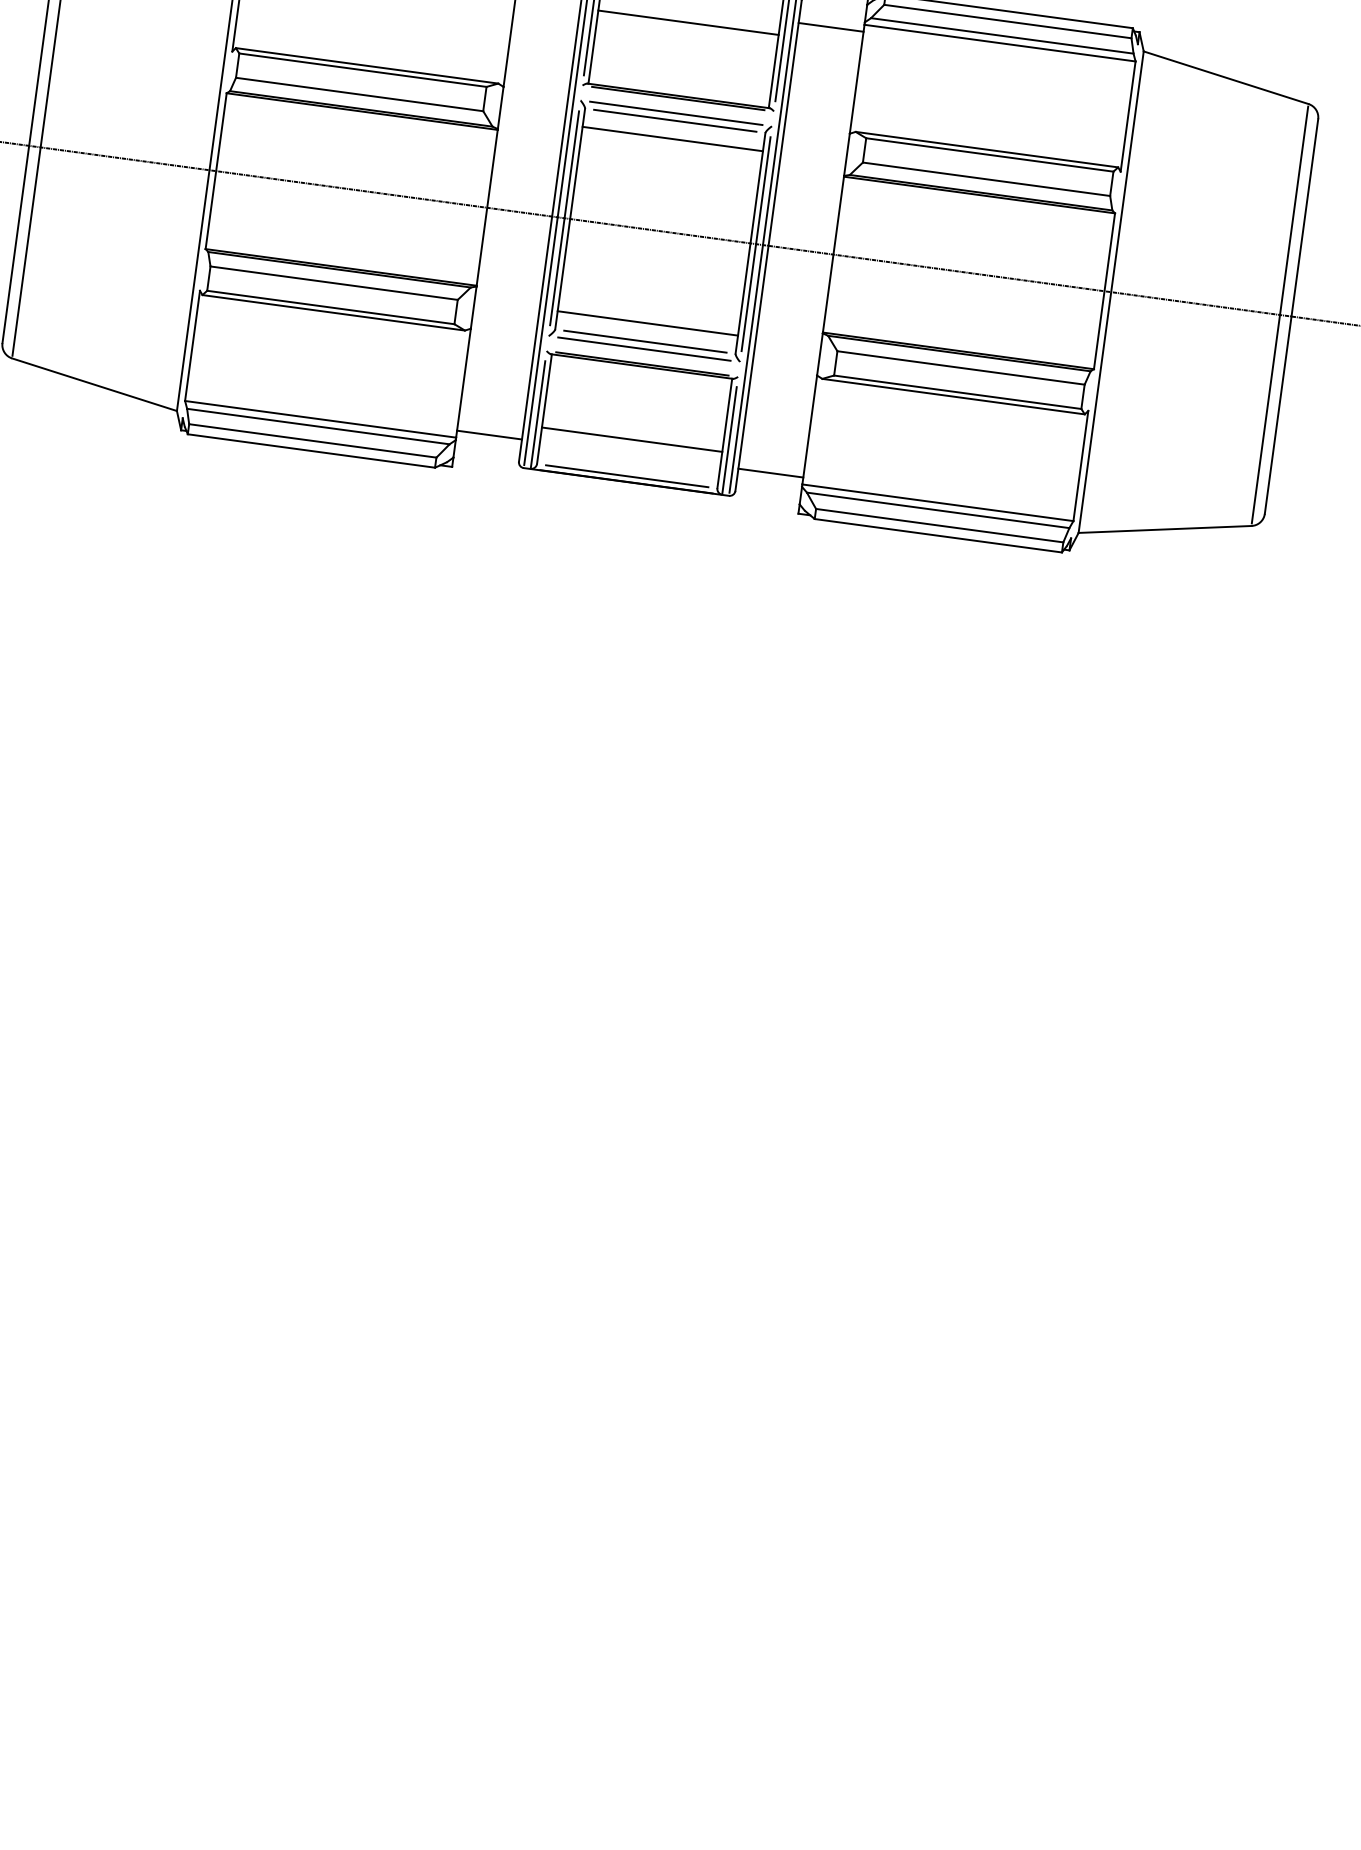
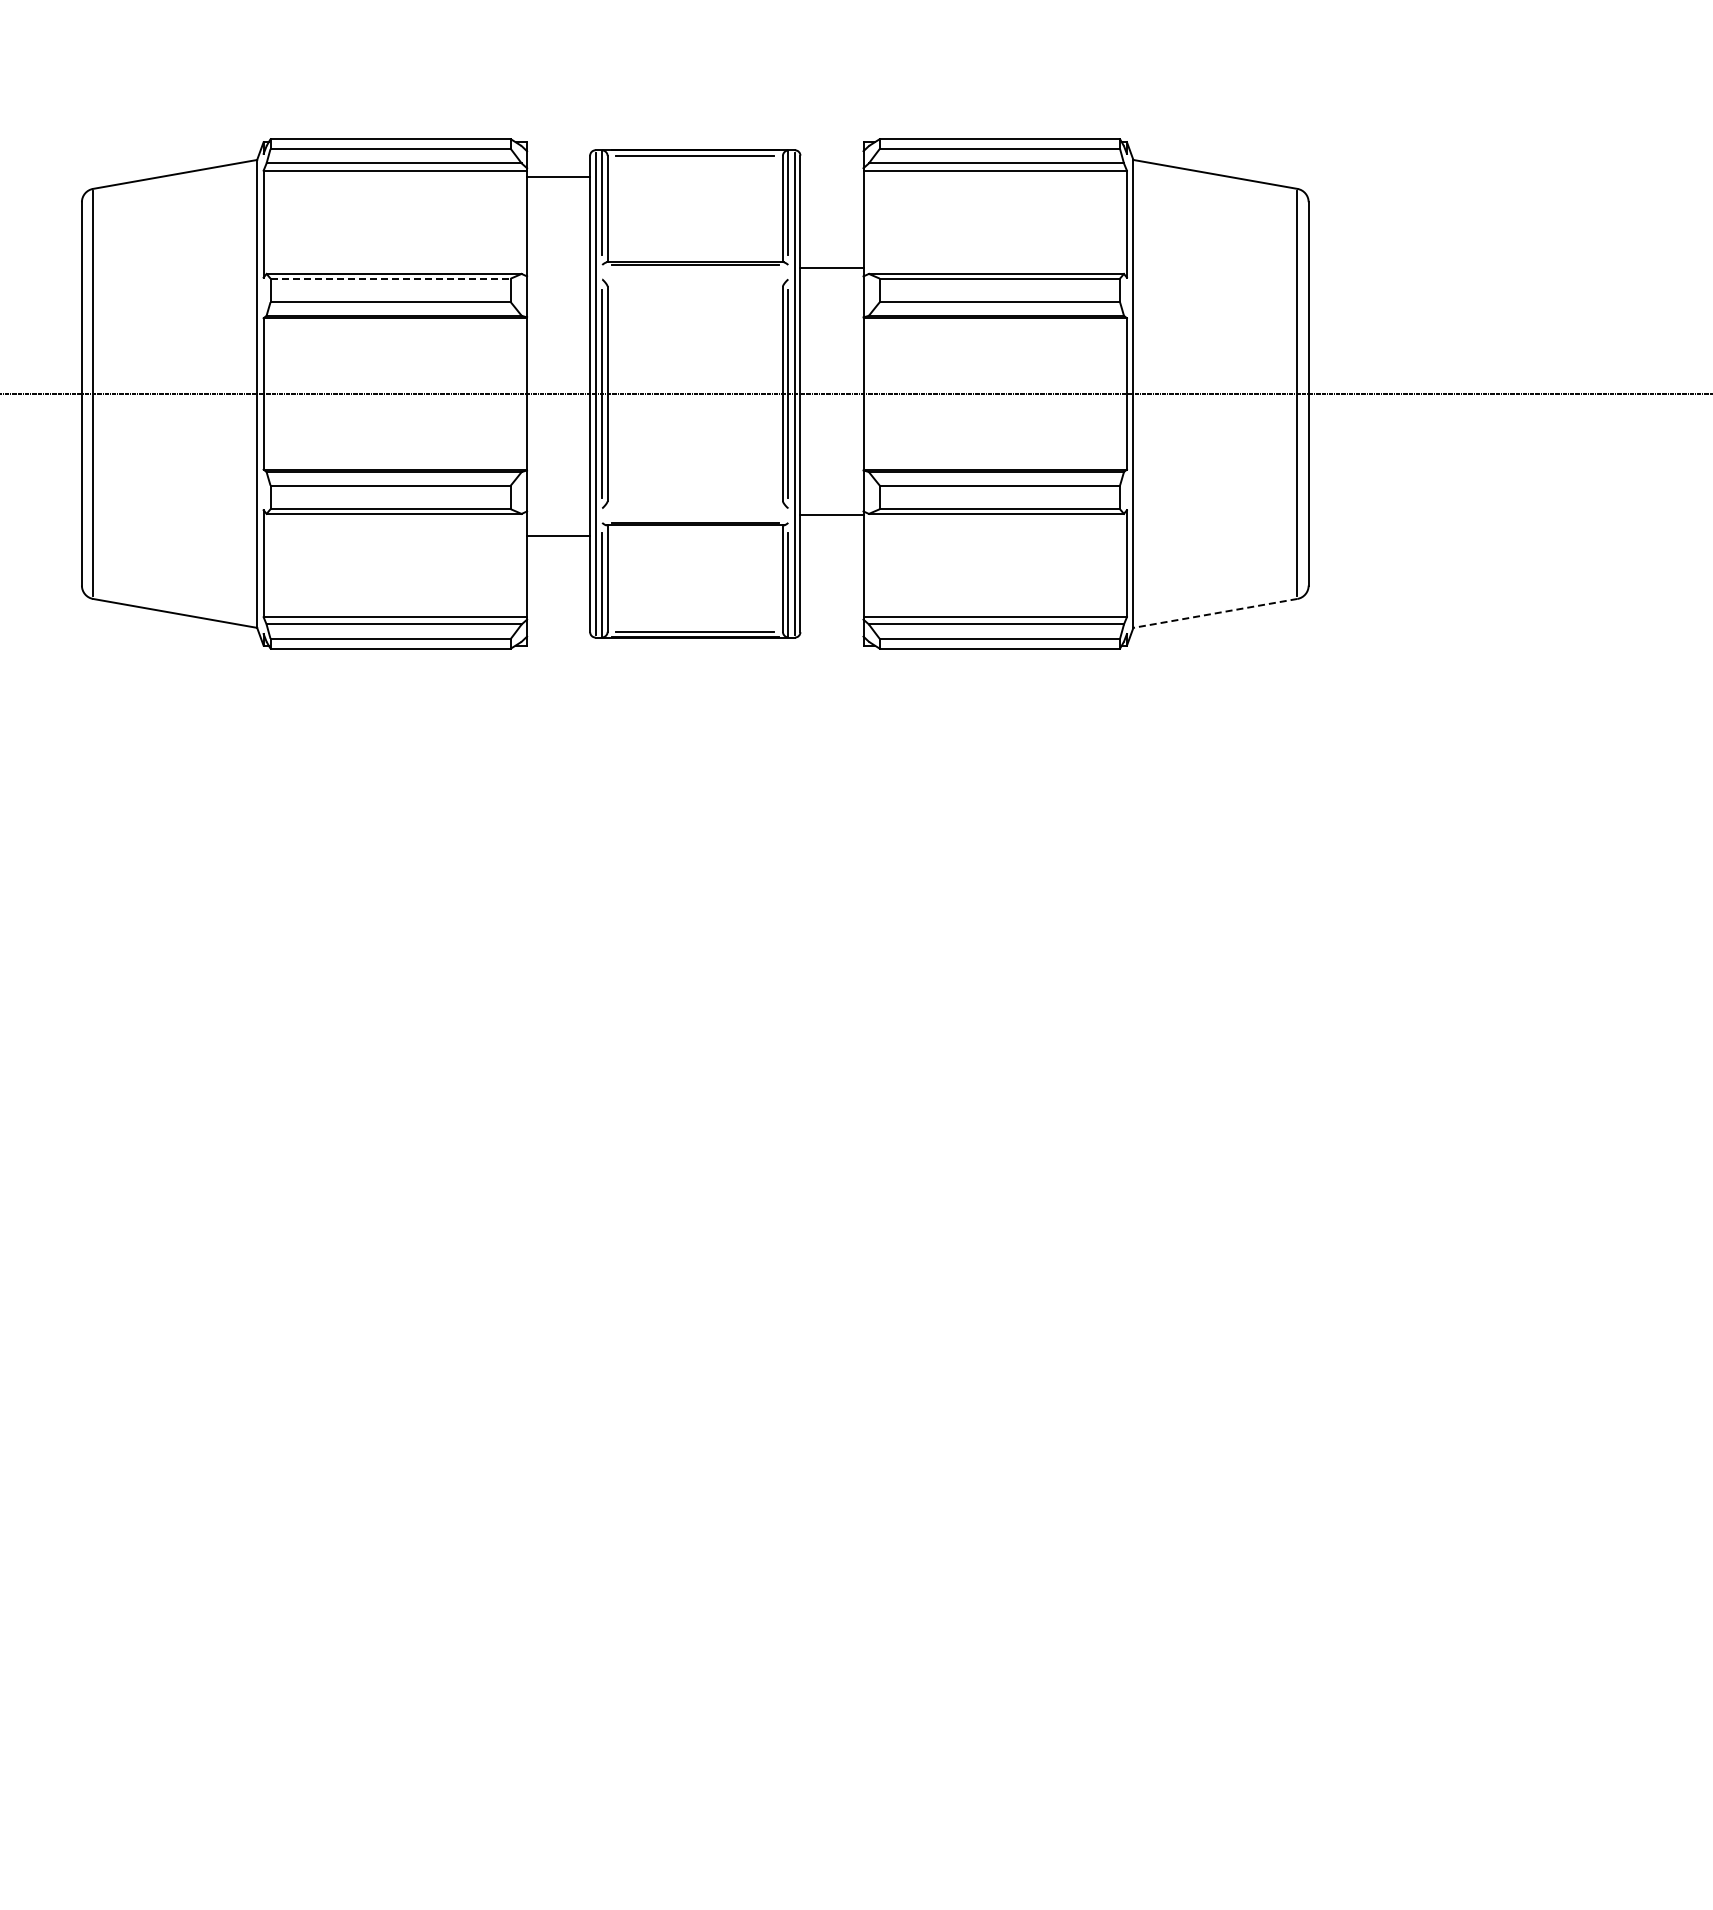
line: (687, 22) -> (694, 191), removed
line: (830, 27) -> (831, 268), moved
line: (363, 70) -> (391, 278), solid -> dashed
line: (676, 113) -> (695, 279), removed
line: (675, 120) -> (695, 286), removed
line: (671, 139) -> (694, 304), removed
line: (647, 323) -> (694, 483), removed
line: (645, 341) -> (695, 501), removed
line: (644, 349) -> (695, 508), removed
line: (489, 435) -> (558, 535), moved
line: (631, 439) -> (694, 596), removed
line: (770, 473) -> (831, 514), moved
line: (1164, 529) -> (1214, 613), solid -> dashed

